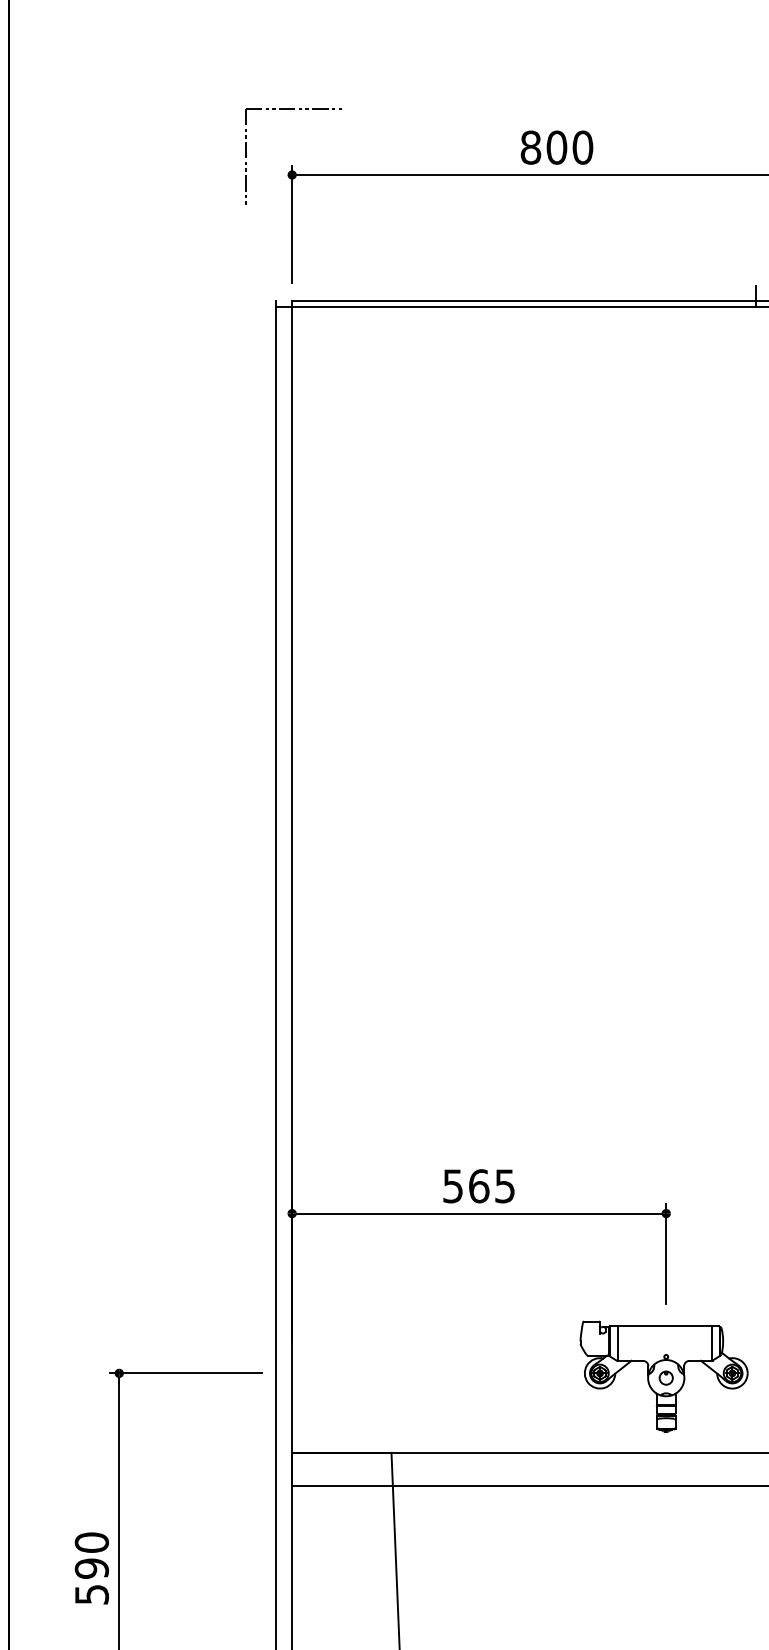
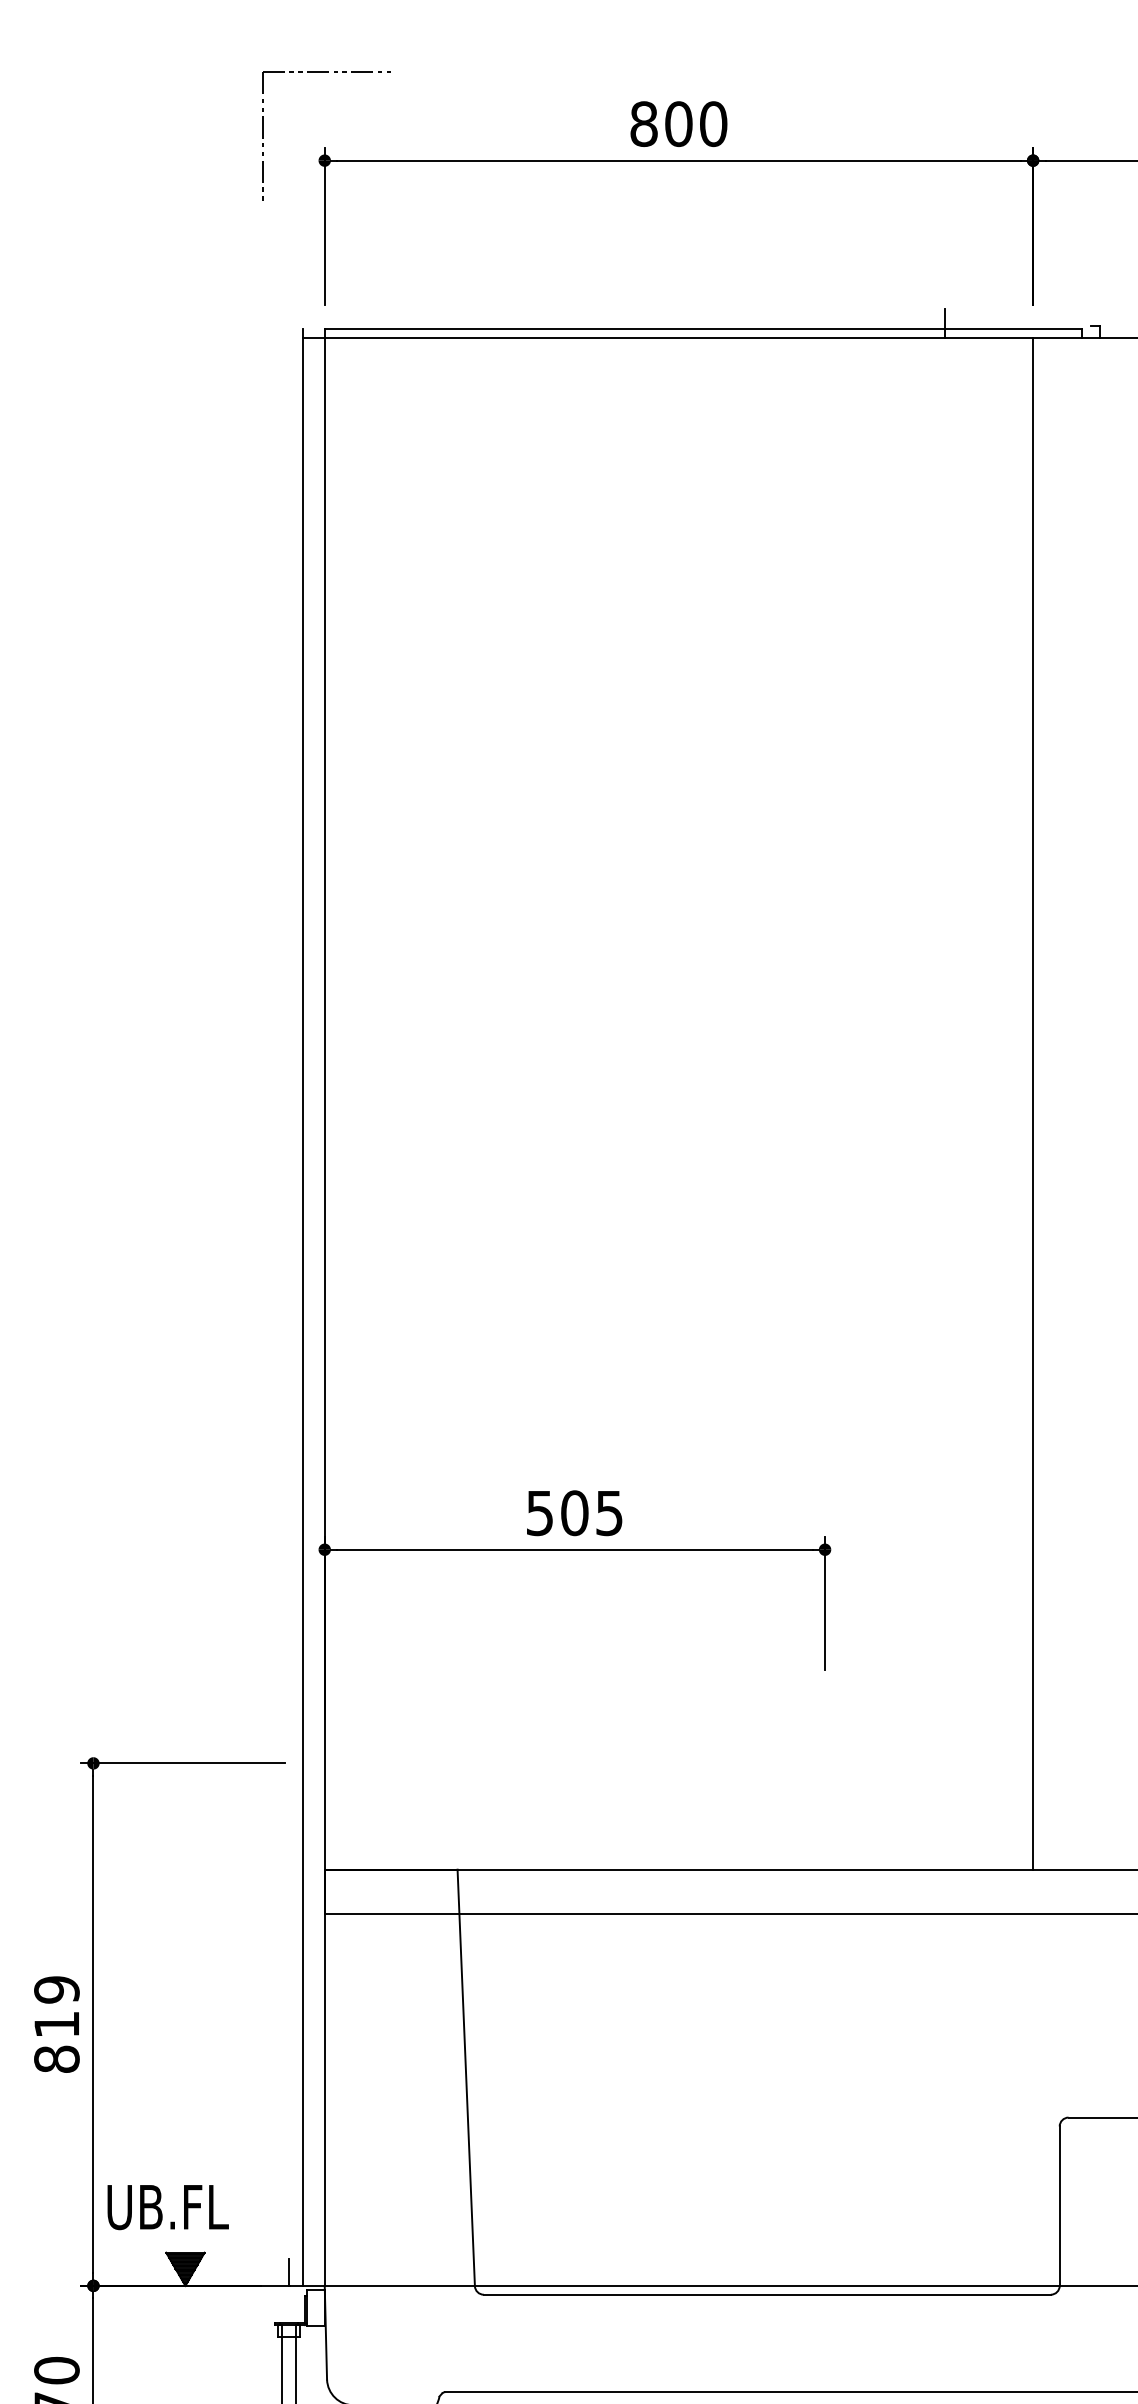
text: (478, 1185) -> (574, 1512), 565 -> 505
part: (663, 1376) -> (821, 1767), removed
text: (91, 1568) -> (56, 2024), 590 -> 819

